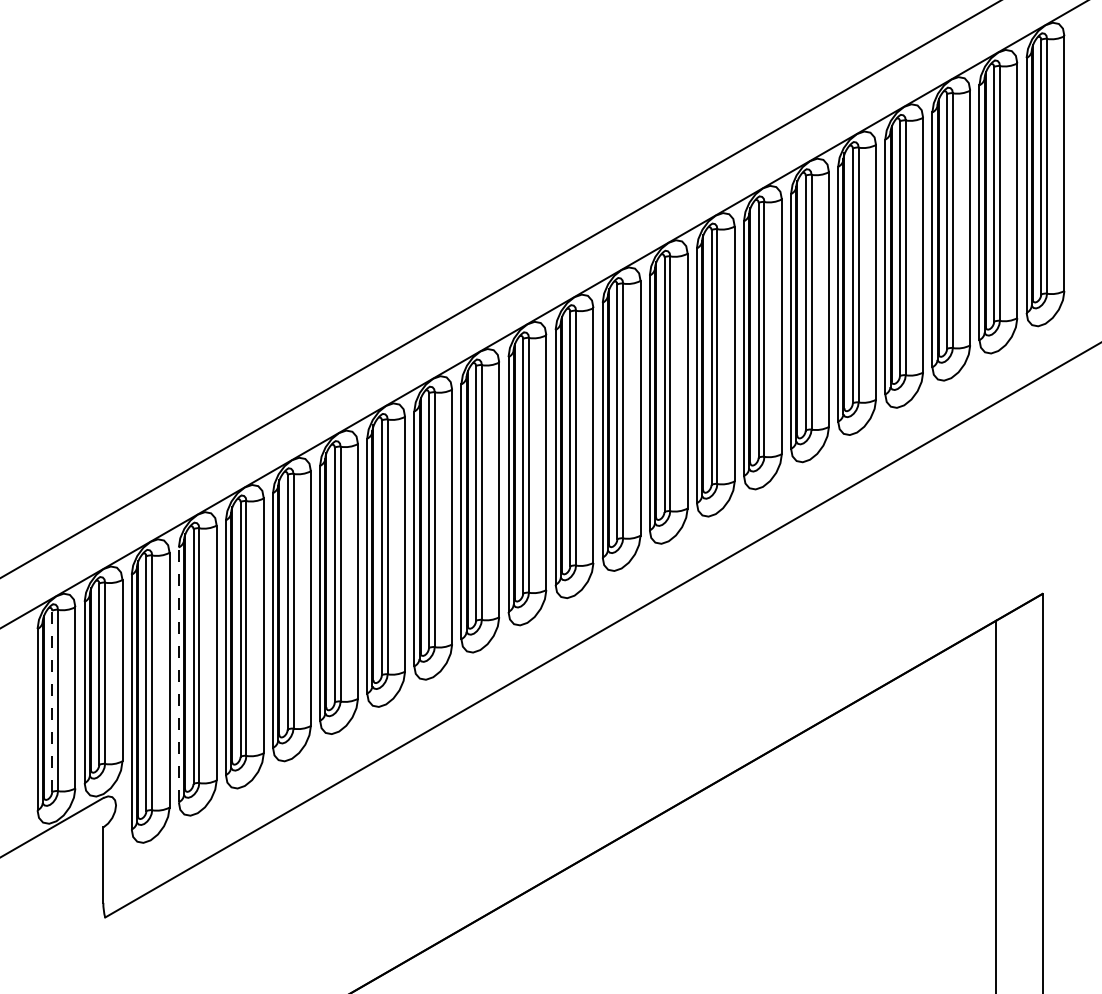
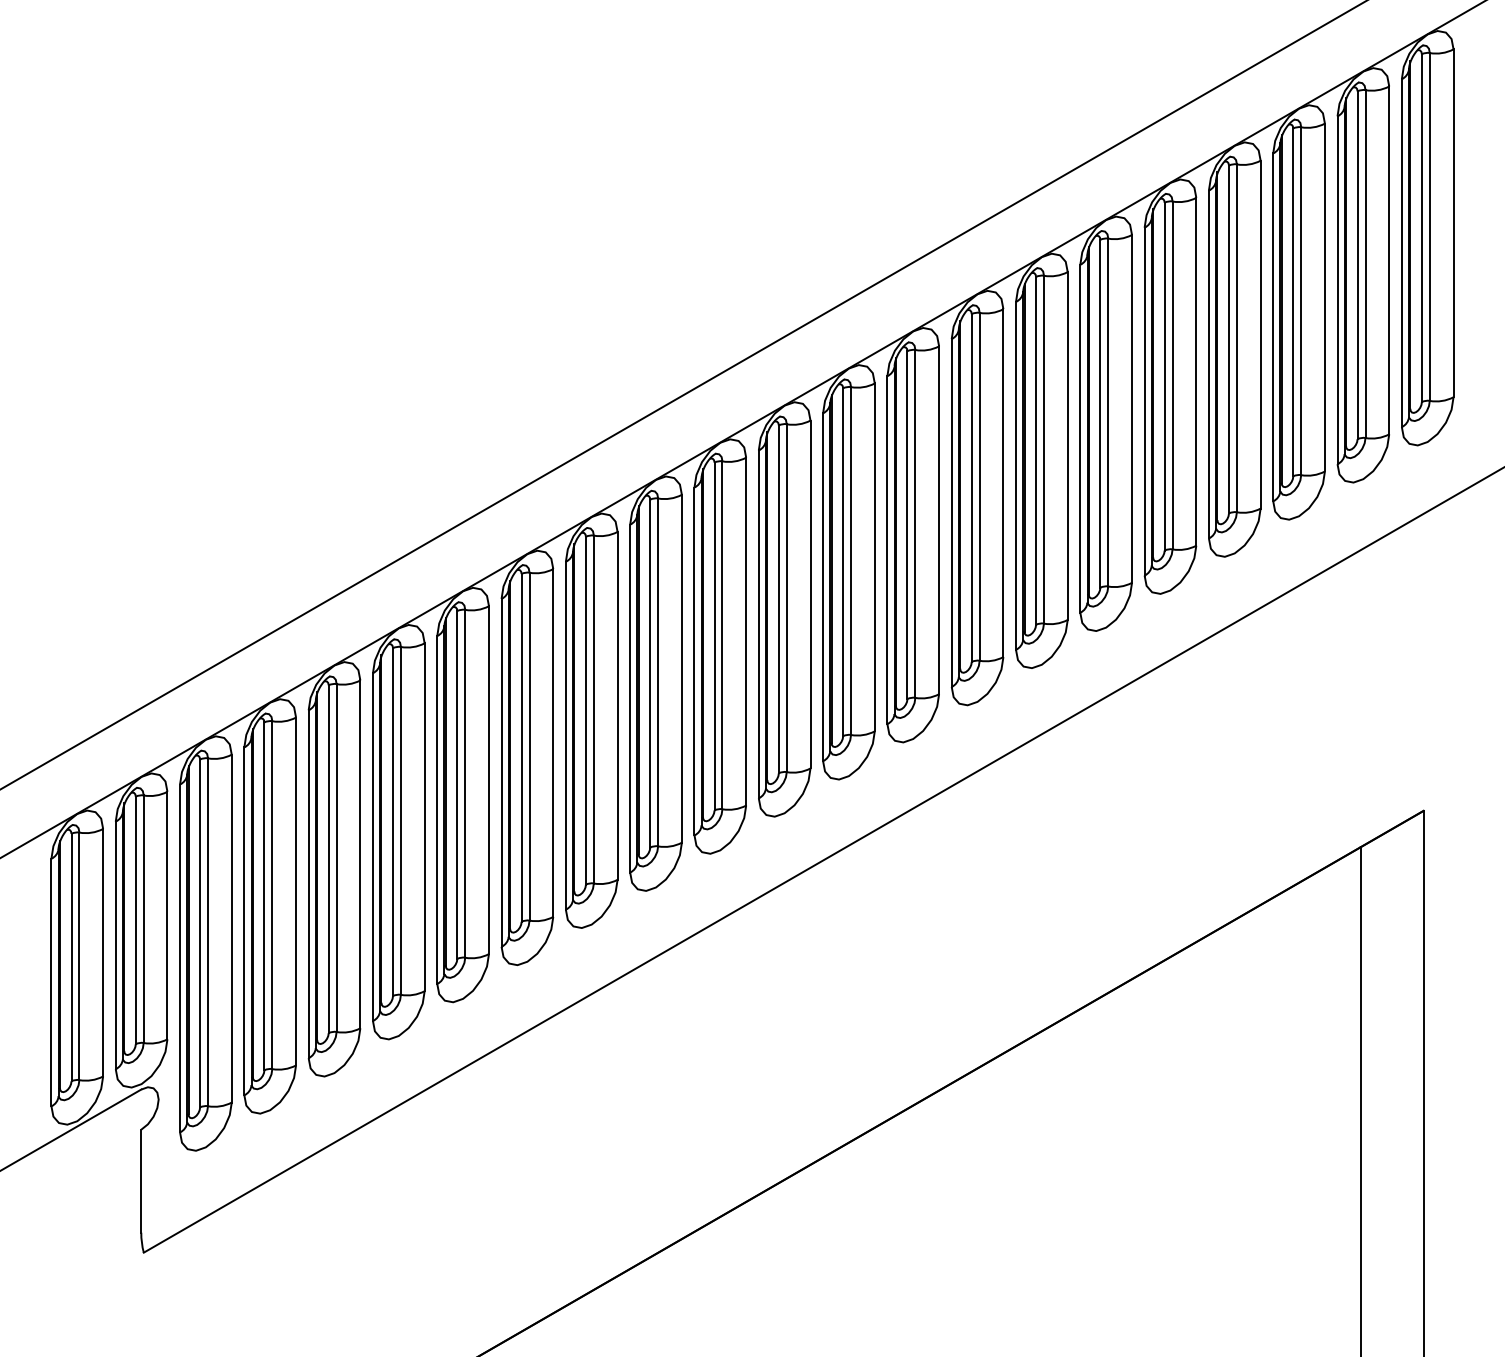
line: (178, 674) -> (244, 921), dashed -> solid
line: (52, 701) -> (71, 957), dashed -> solid

